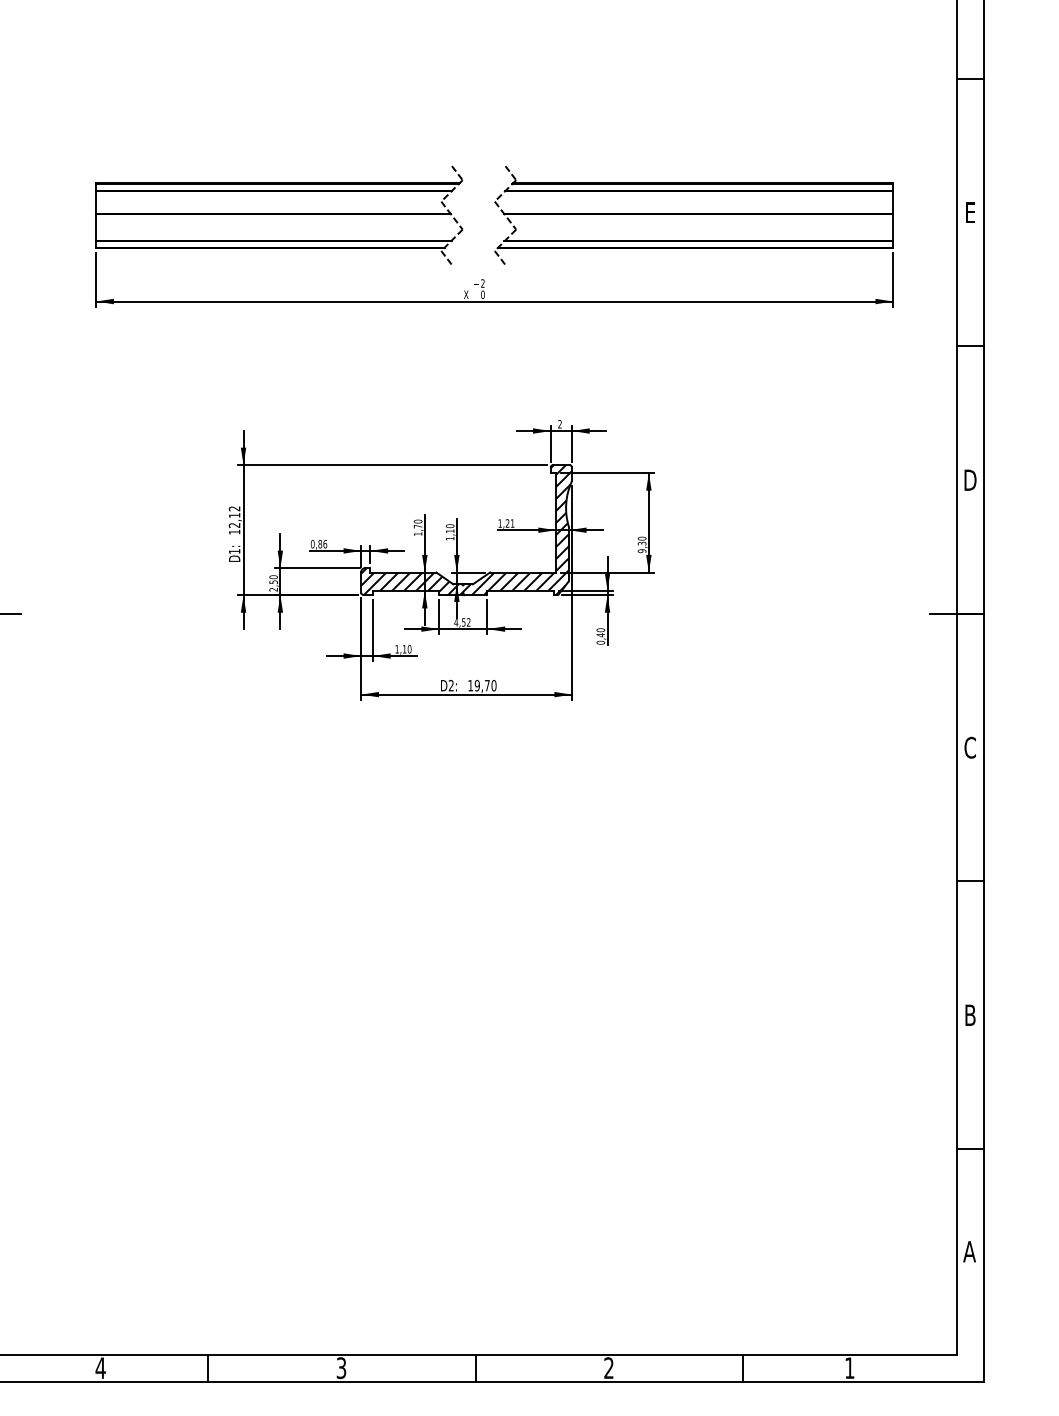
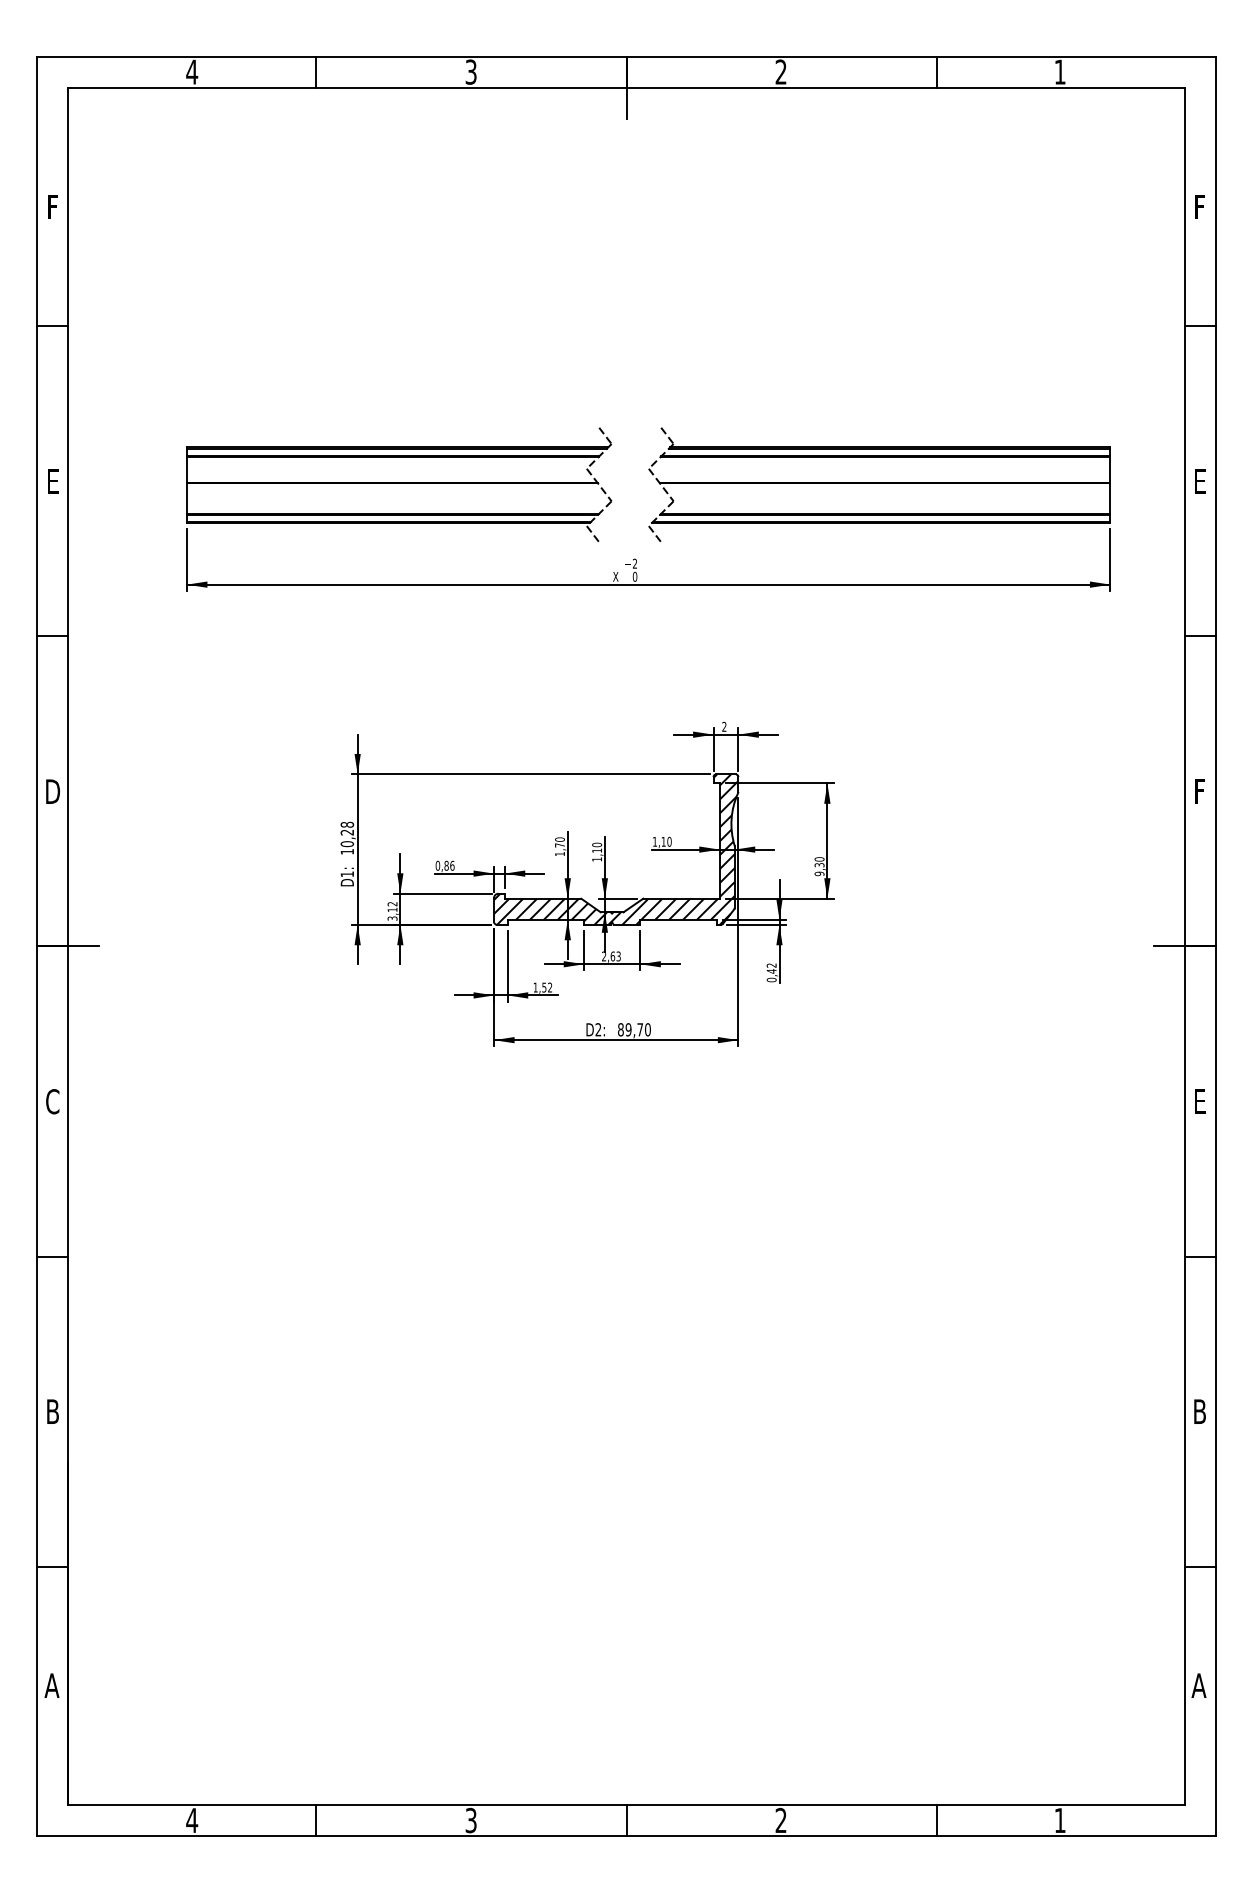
text: (970, 480) -> (1200, 791), D -> F
text: (234, 517) -> (347, 834), 12,12 -> 10,28
text: (510, 523) -> (666, 841), 1,21 -> 1,10
text: (273, 582) -> (392, 910), 2,50 -> 3,12
text: (461, 622) -> (610, 956), 4,52 -> 2,63
text: (600, 630) -> (771, 965), 0,40 -> 0,42
text: (407, 649) -> (547, 987), 1,10 -> 1,52
text: (470, 685) -> (620, 1029), 19,70 -> 89,70
text: (970, 747) -> (1199, 1101), C -> E

